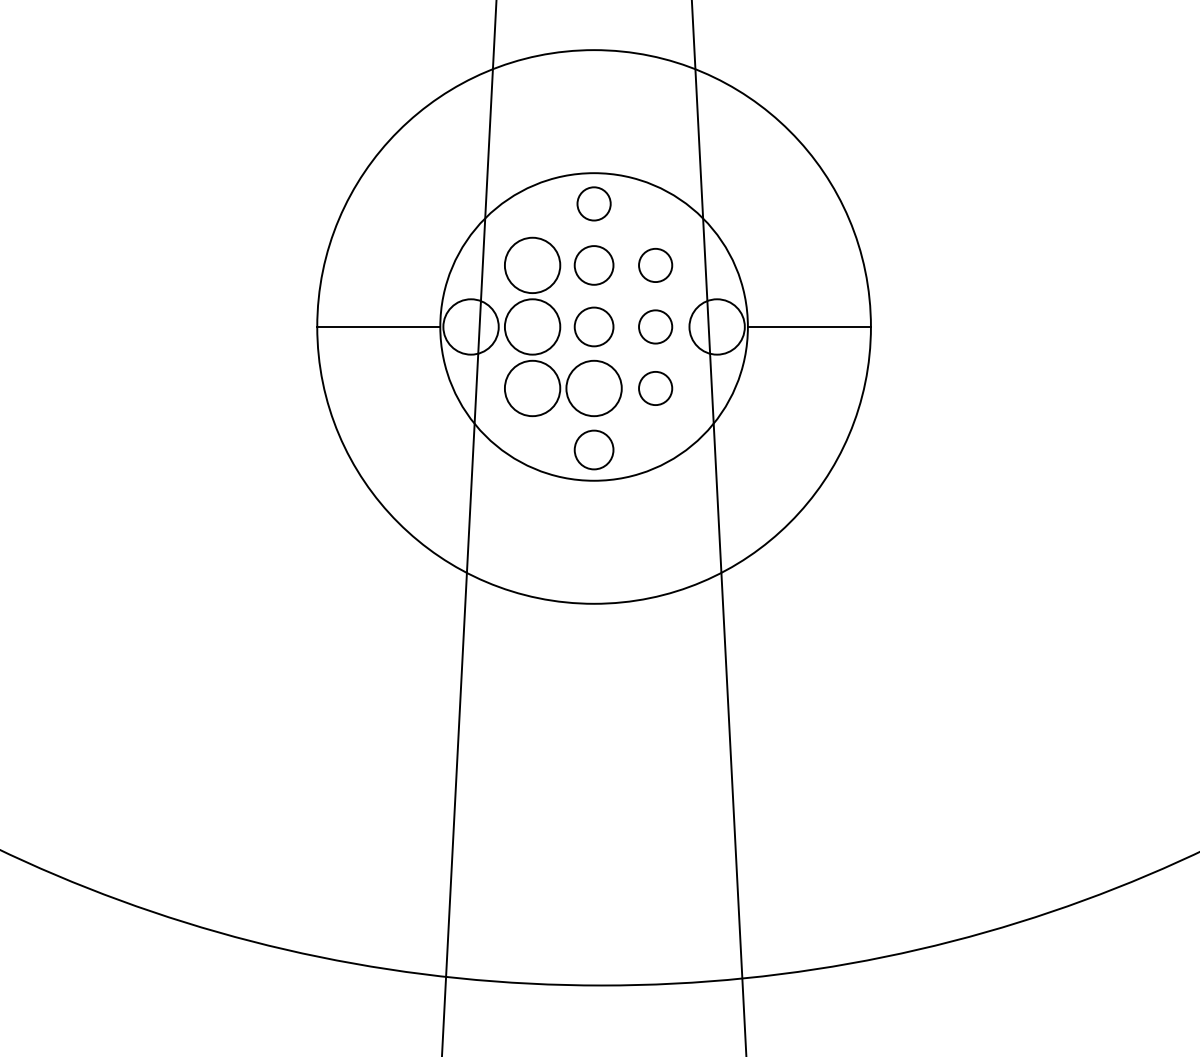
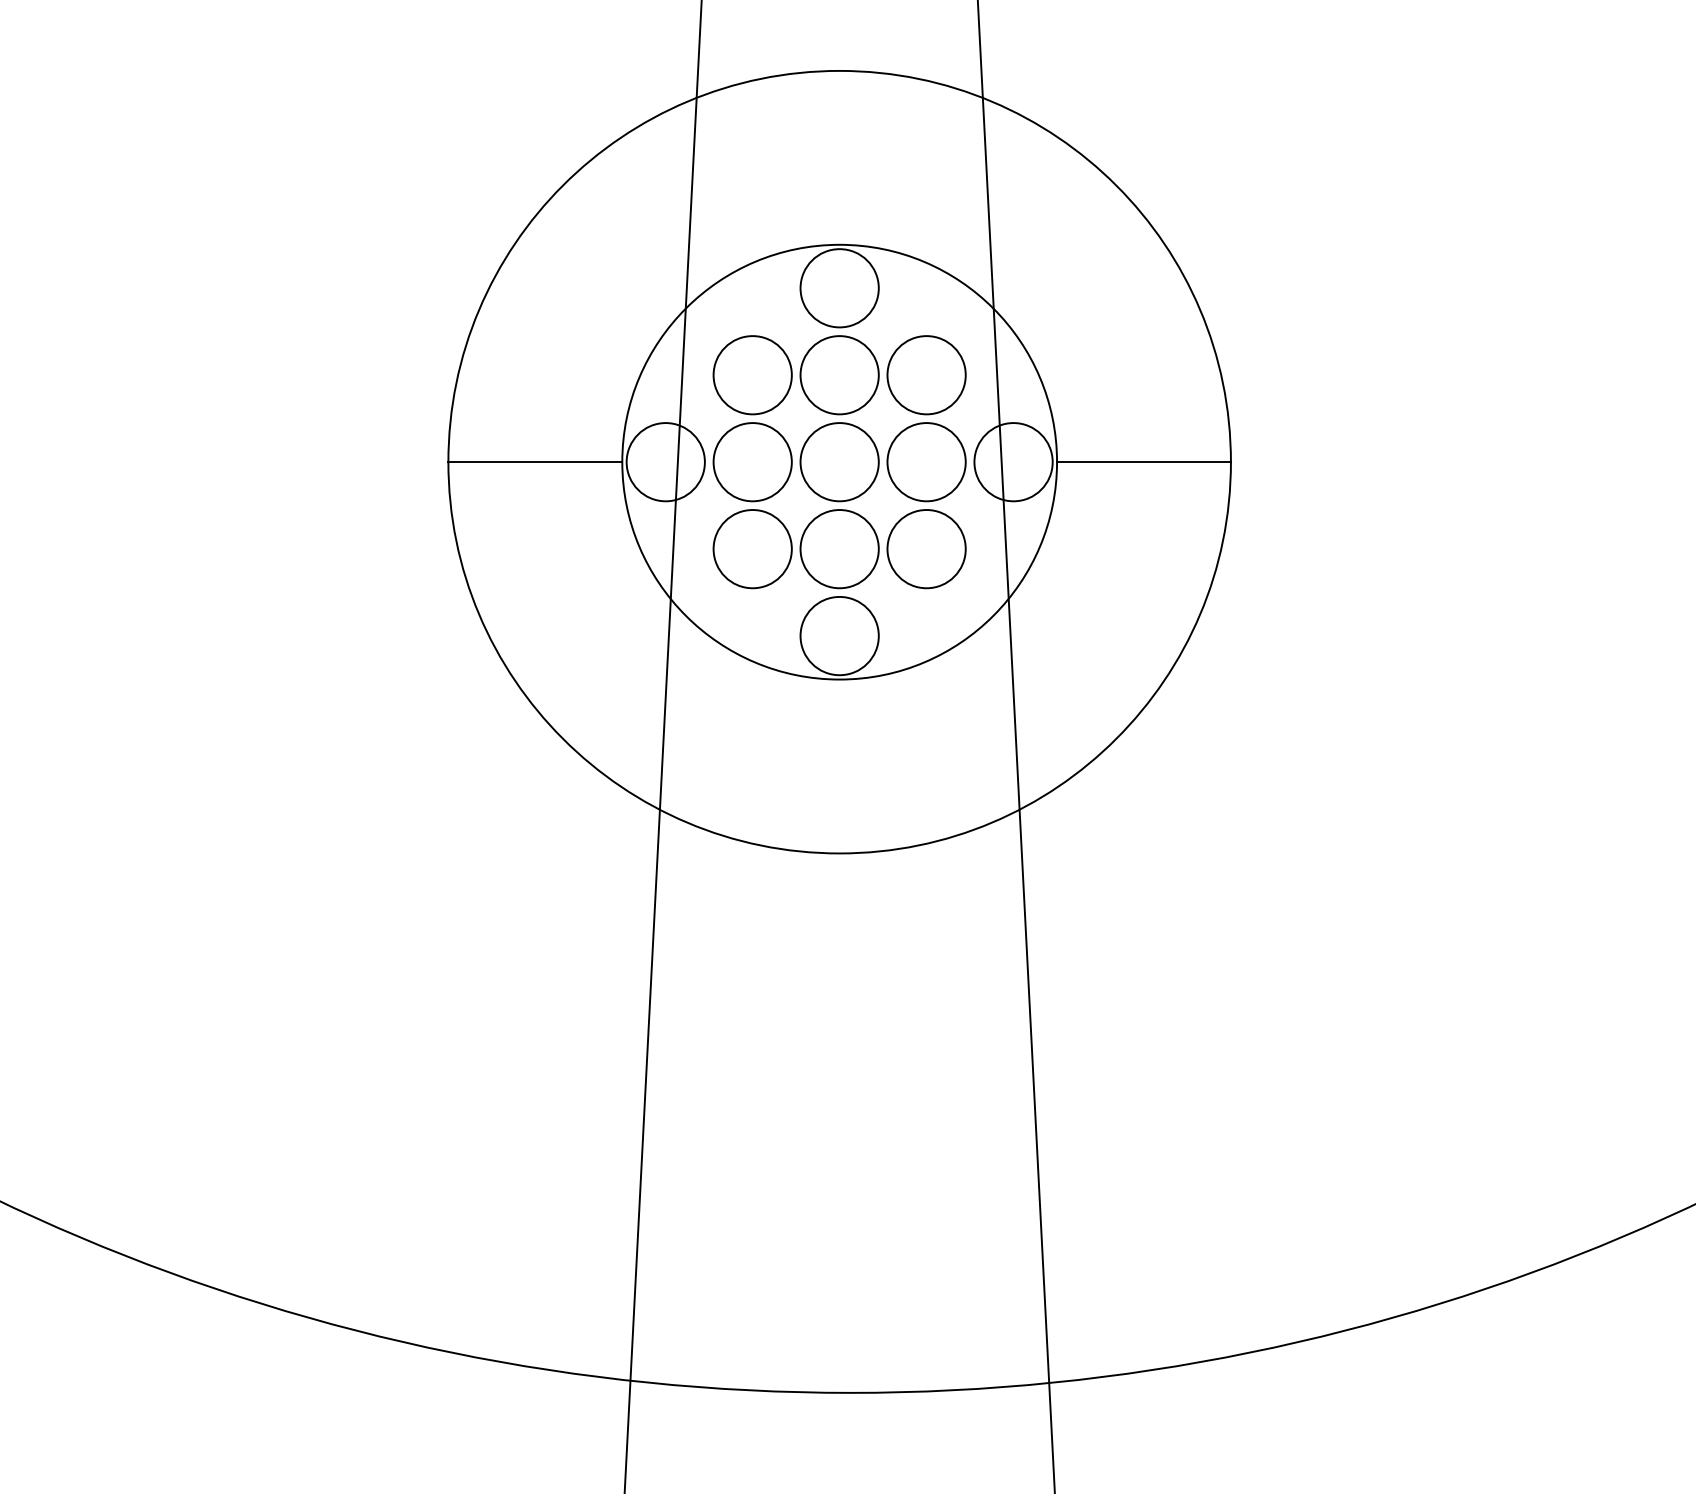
circle: (593, 203) -> (838, 287), size x1.67
circle: (593, 265) -> (838, 375), size x1.43
circle: (655, 265) -> (926, 375), size x1.67
circle: (593, 326) -> (838, 461), size x1.43
circle: (655, 326) -> (926, 461), size x1.67
circle: (655, 388) -> (926, 549), size x1.67
circle: (593, 449) -> (838, 635), size x1.43

